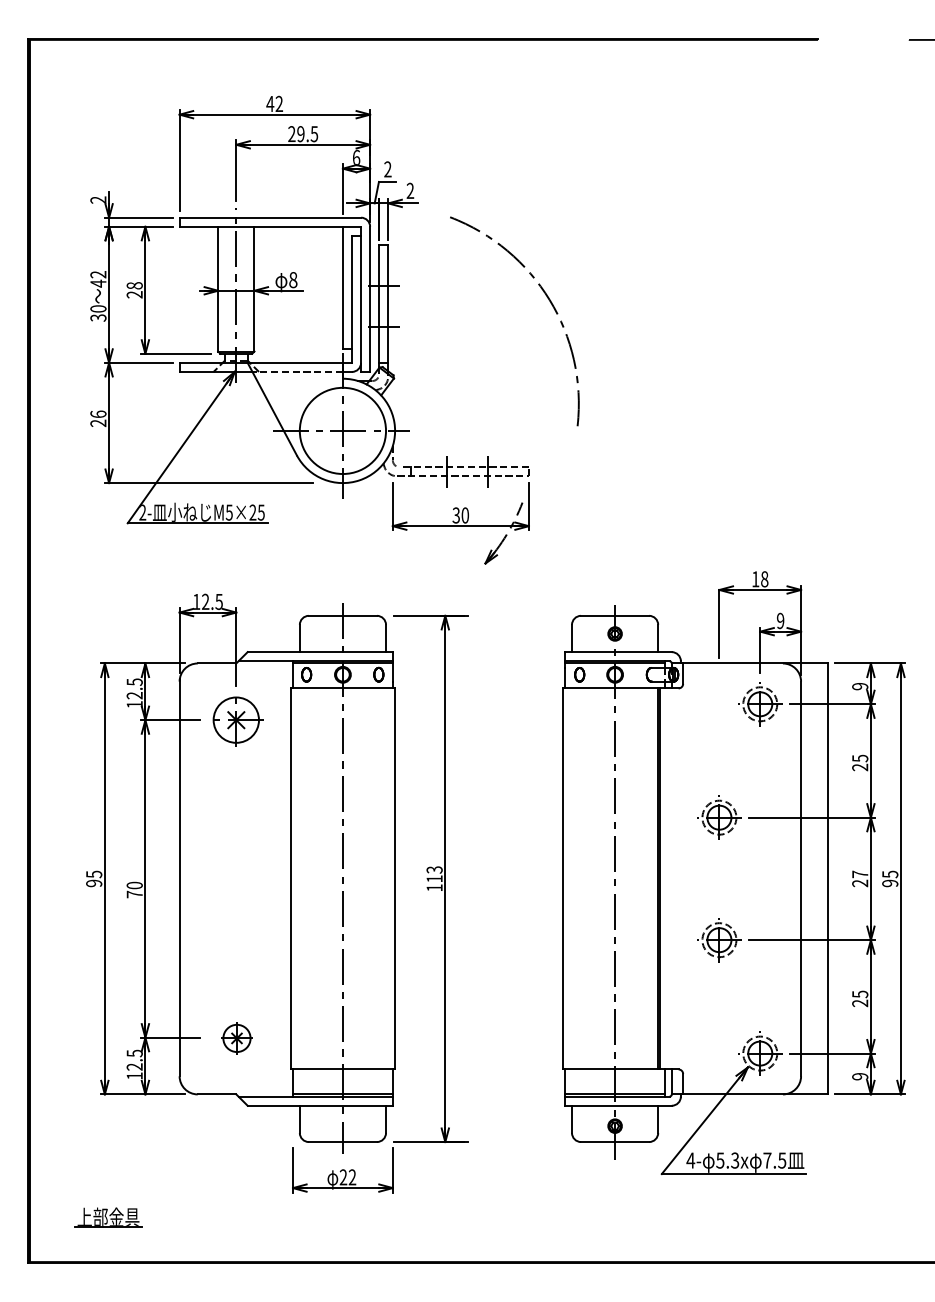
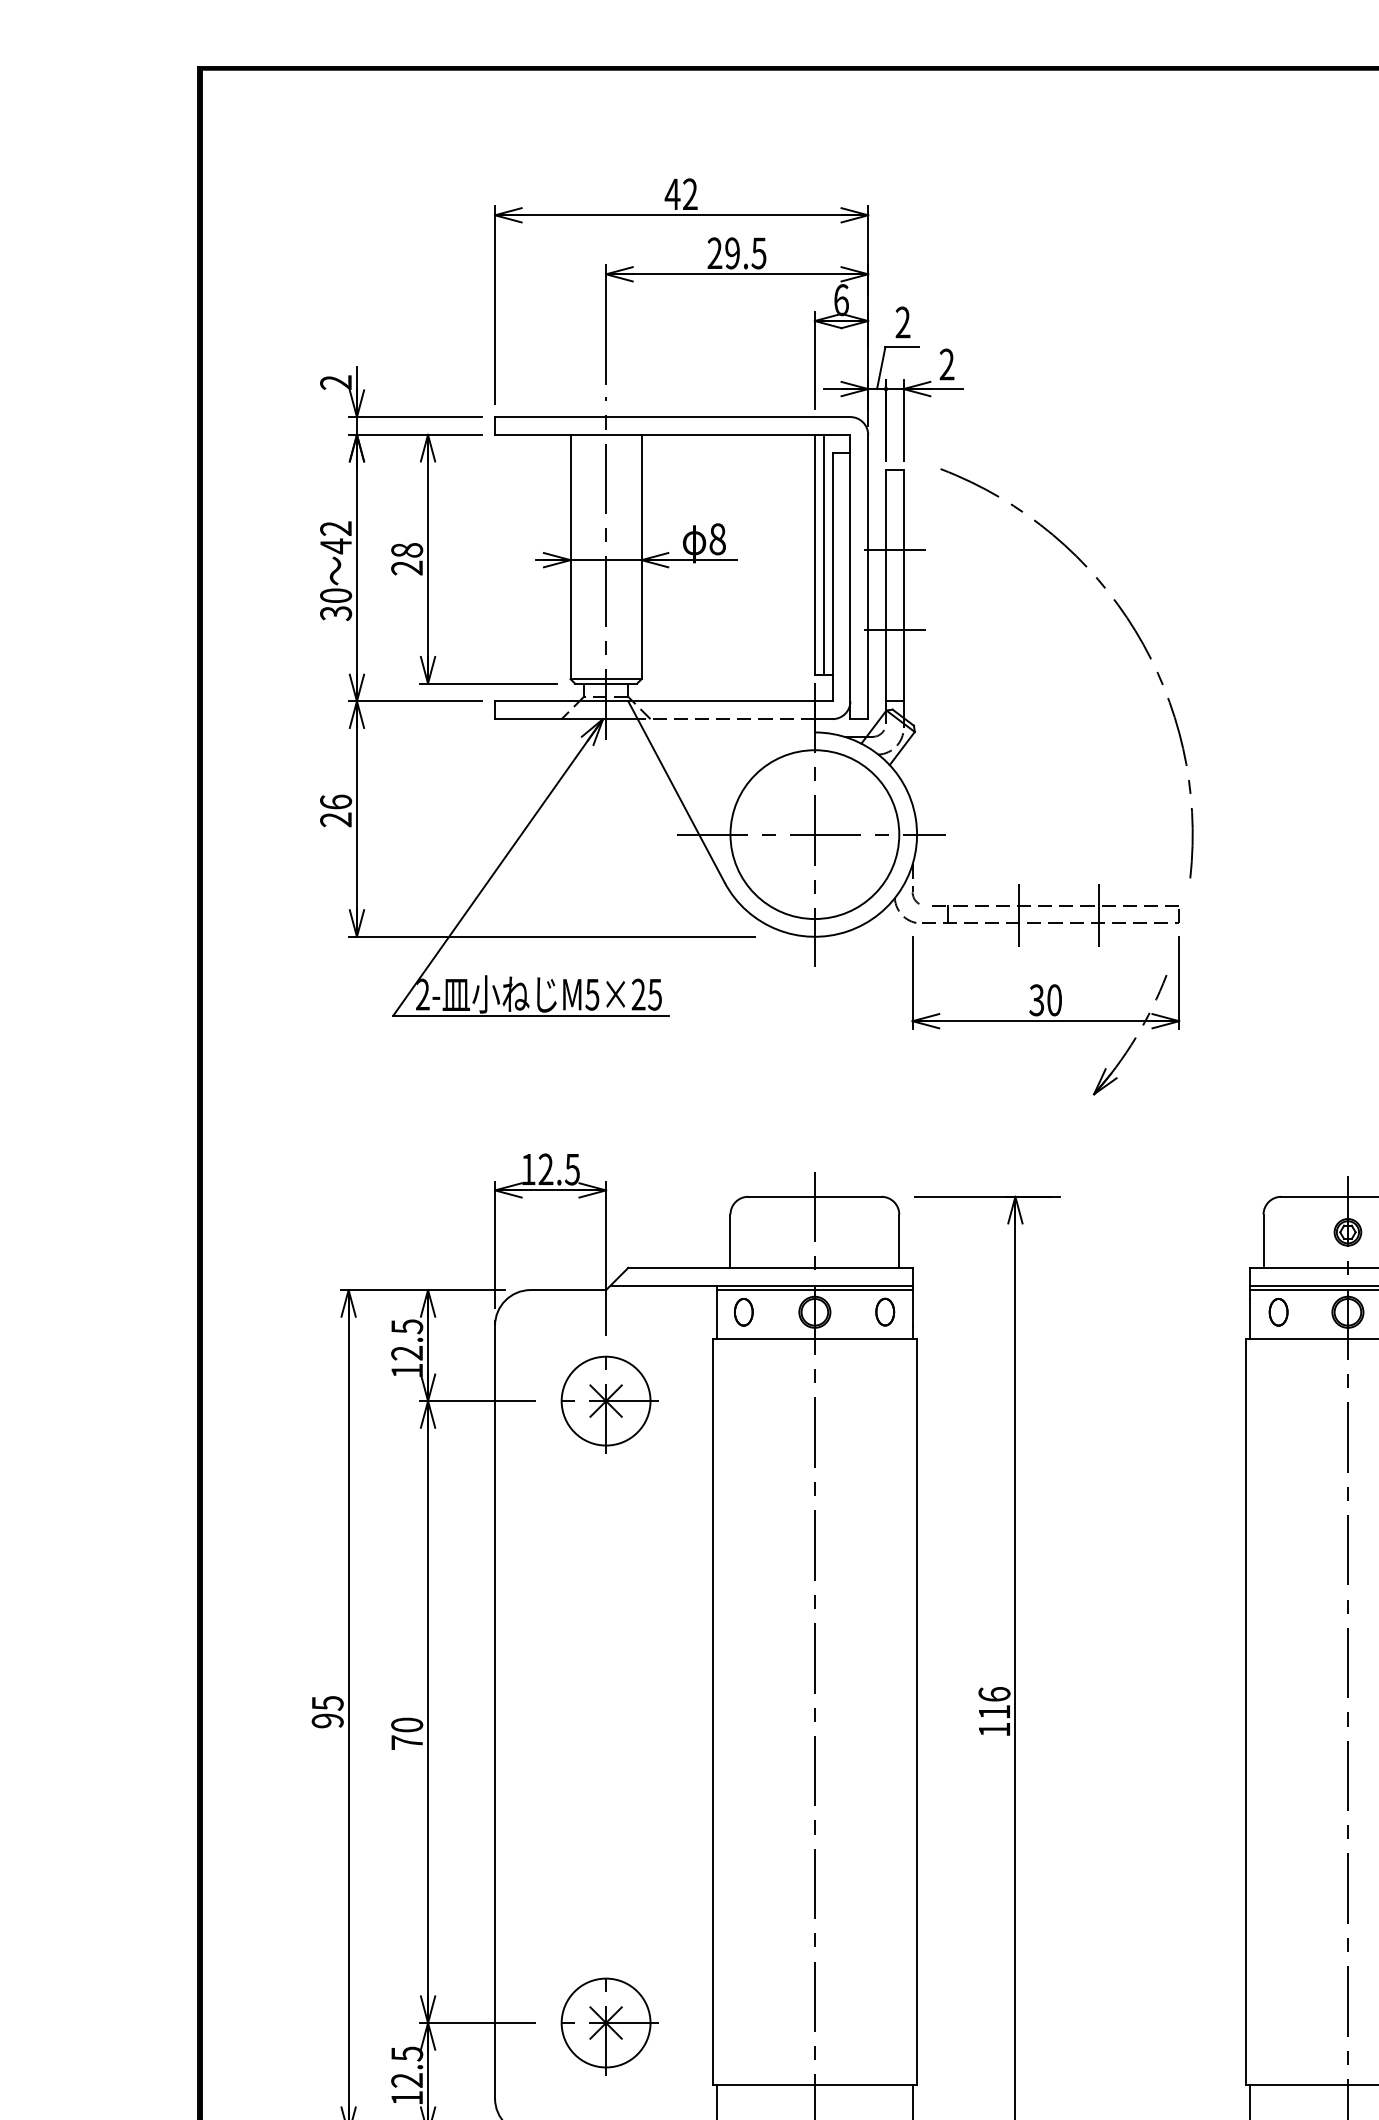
line: (347, 287) -> (823, 553), added
arc: (548, 300) -> (1133, 632), moved
text: (434, 869) -> (994, 1693), 113 -> 116
part: (237, 1039) -> (608, 2026), size x1.67

